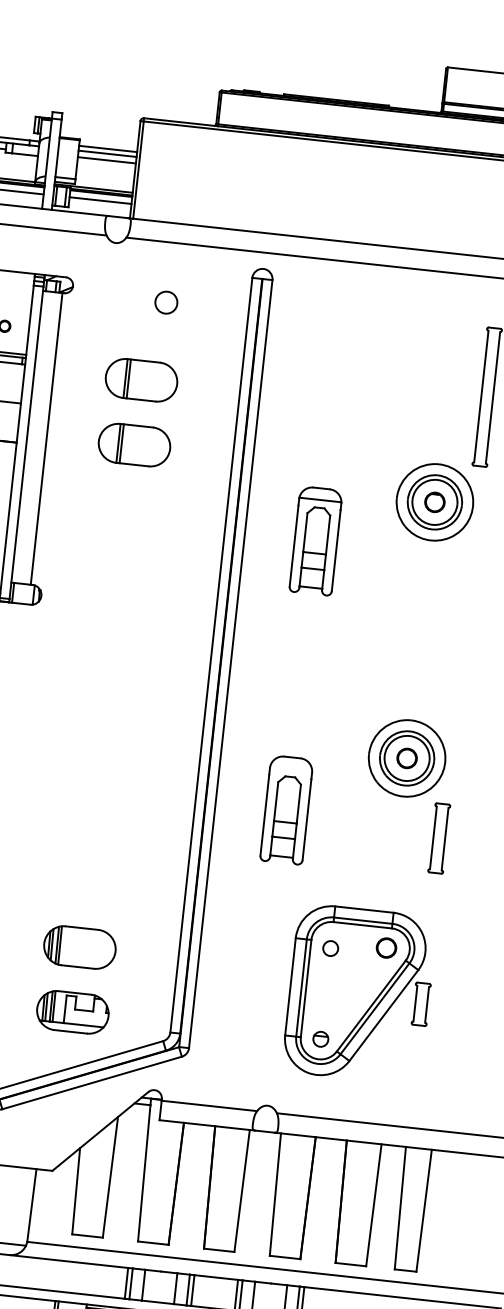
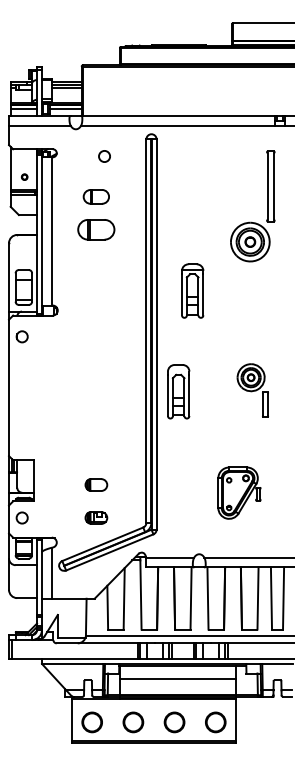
part: (141, 379) -> (96, 196), size x0.7
part: (315, 539) -> (192, 290), moved
part: (407, 794) -> (252, 390), size x0.7
part: (286, 809) -> (178, 391), moved
part: (80, 946) -> (96, 484), size x0.6
part: (360, 992) -> (239, 492), size x0.6
part: (73, 1011) -> (96, 517), size x0.6

